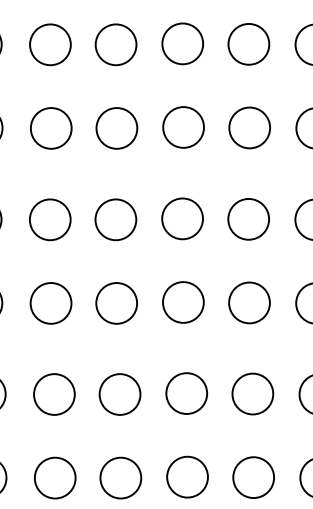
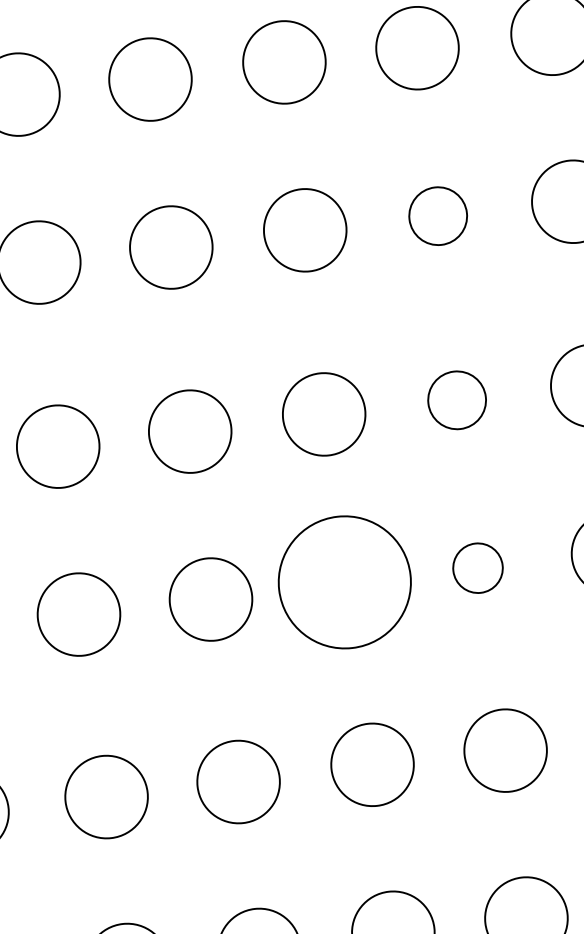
part: (249, 127) -> (437, 215), size x0.7
part: (248, 219) -> (456, 400), size x0.7
part: (183, 302) -> (345, 582), size x1.6
part: (249, 302) -> (477, 567), size x0.6

